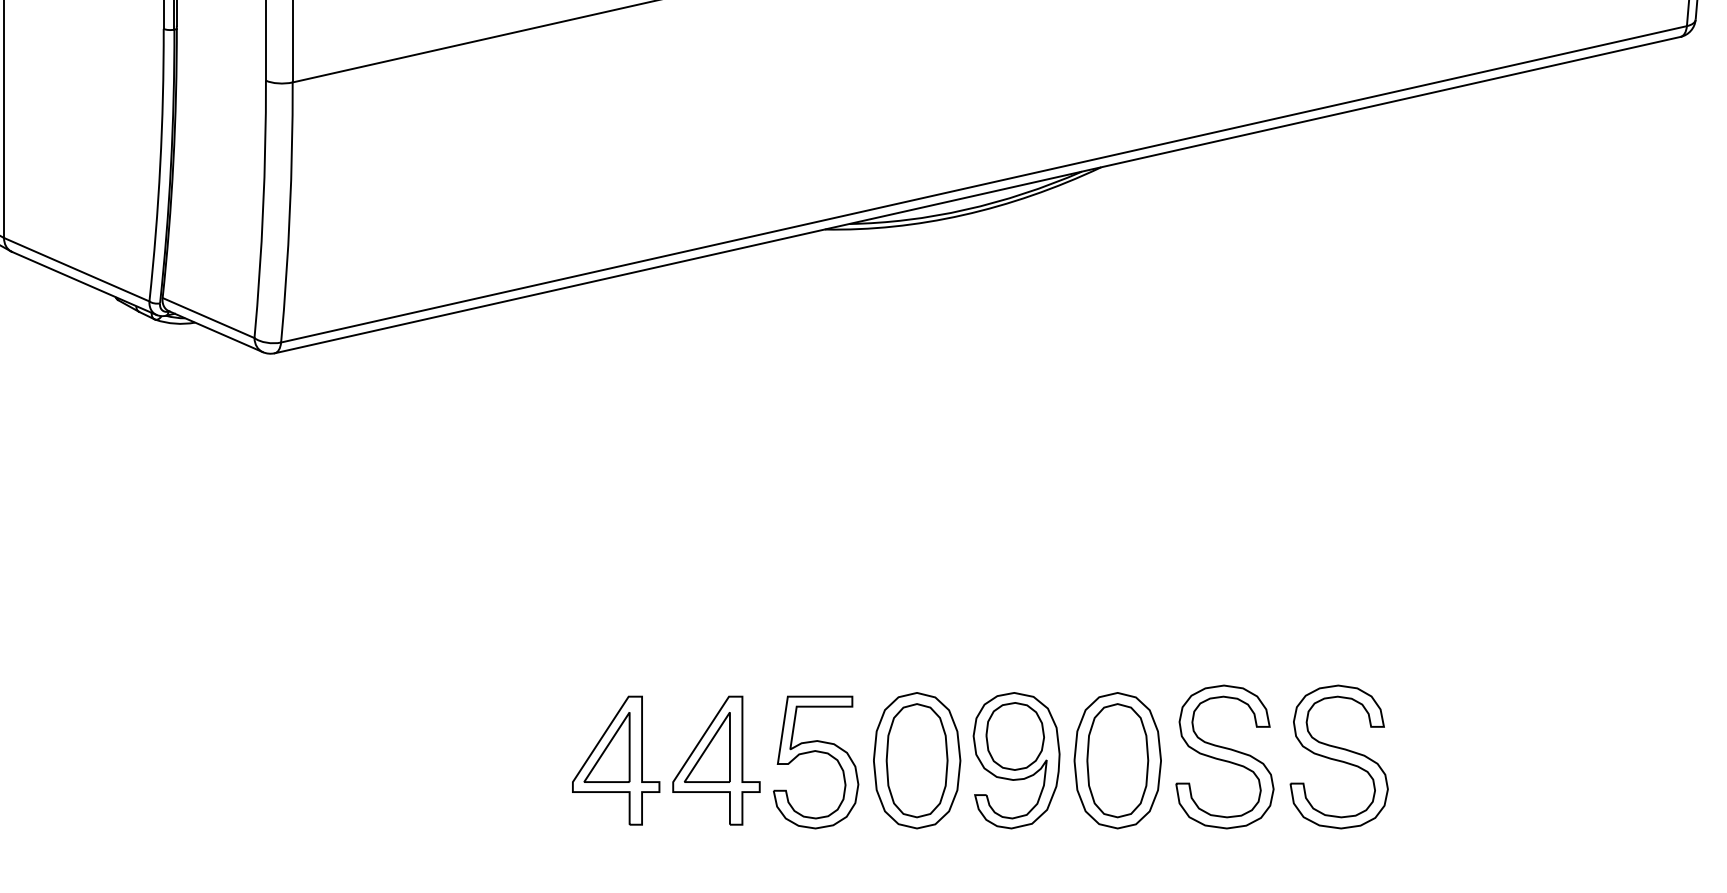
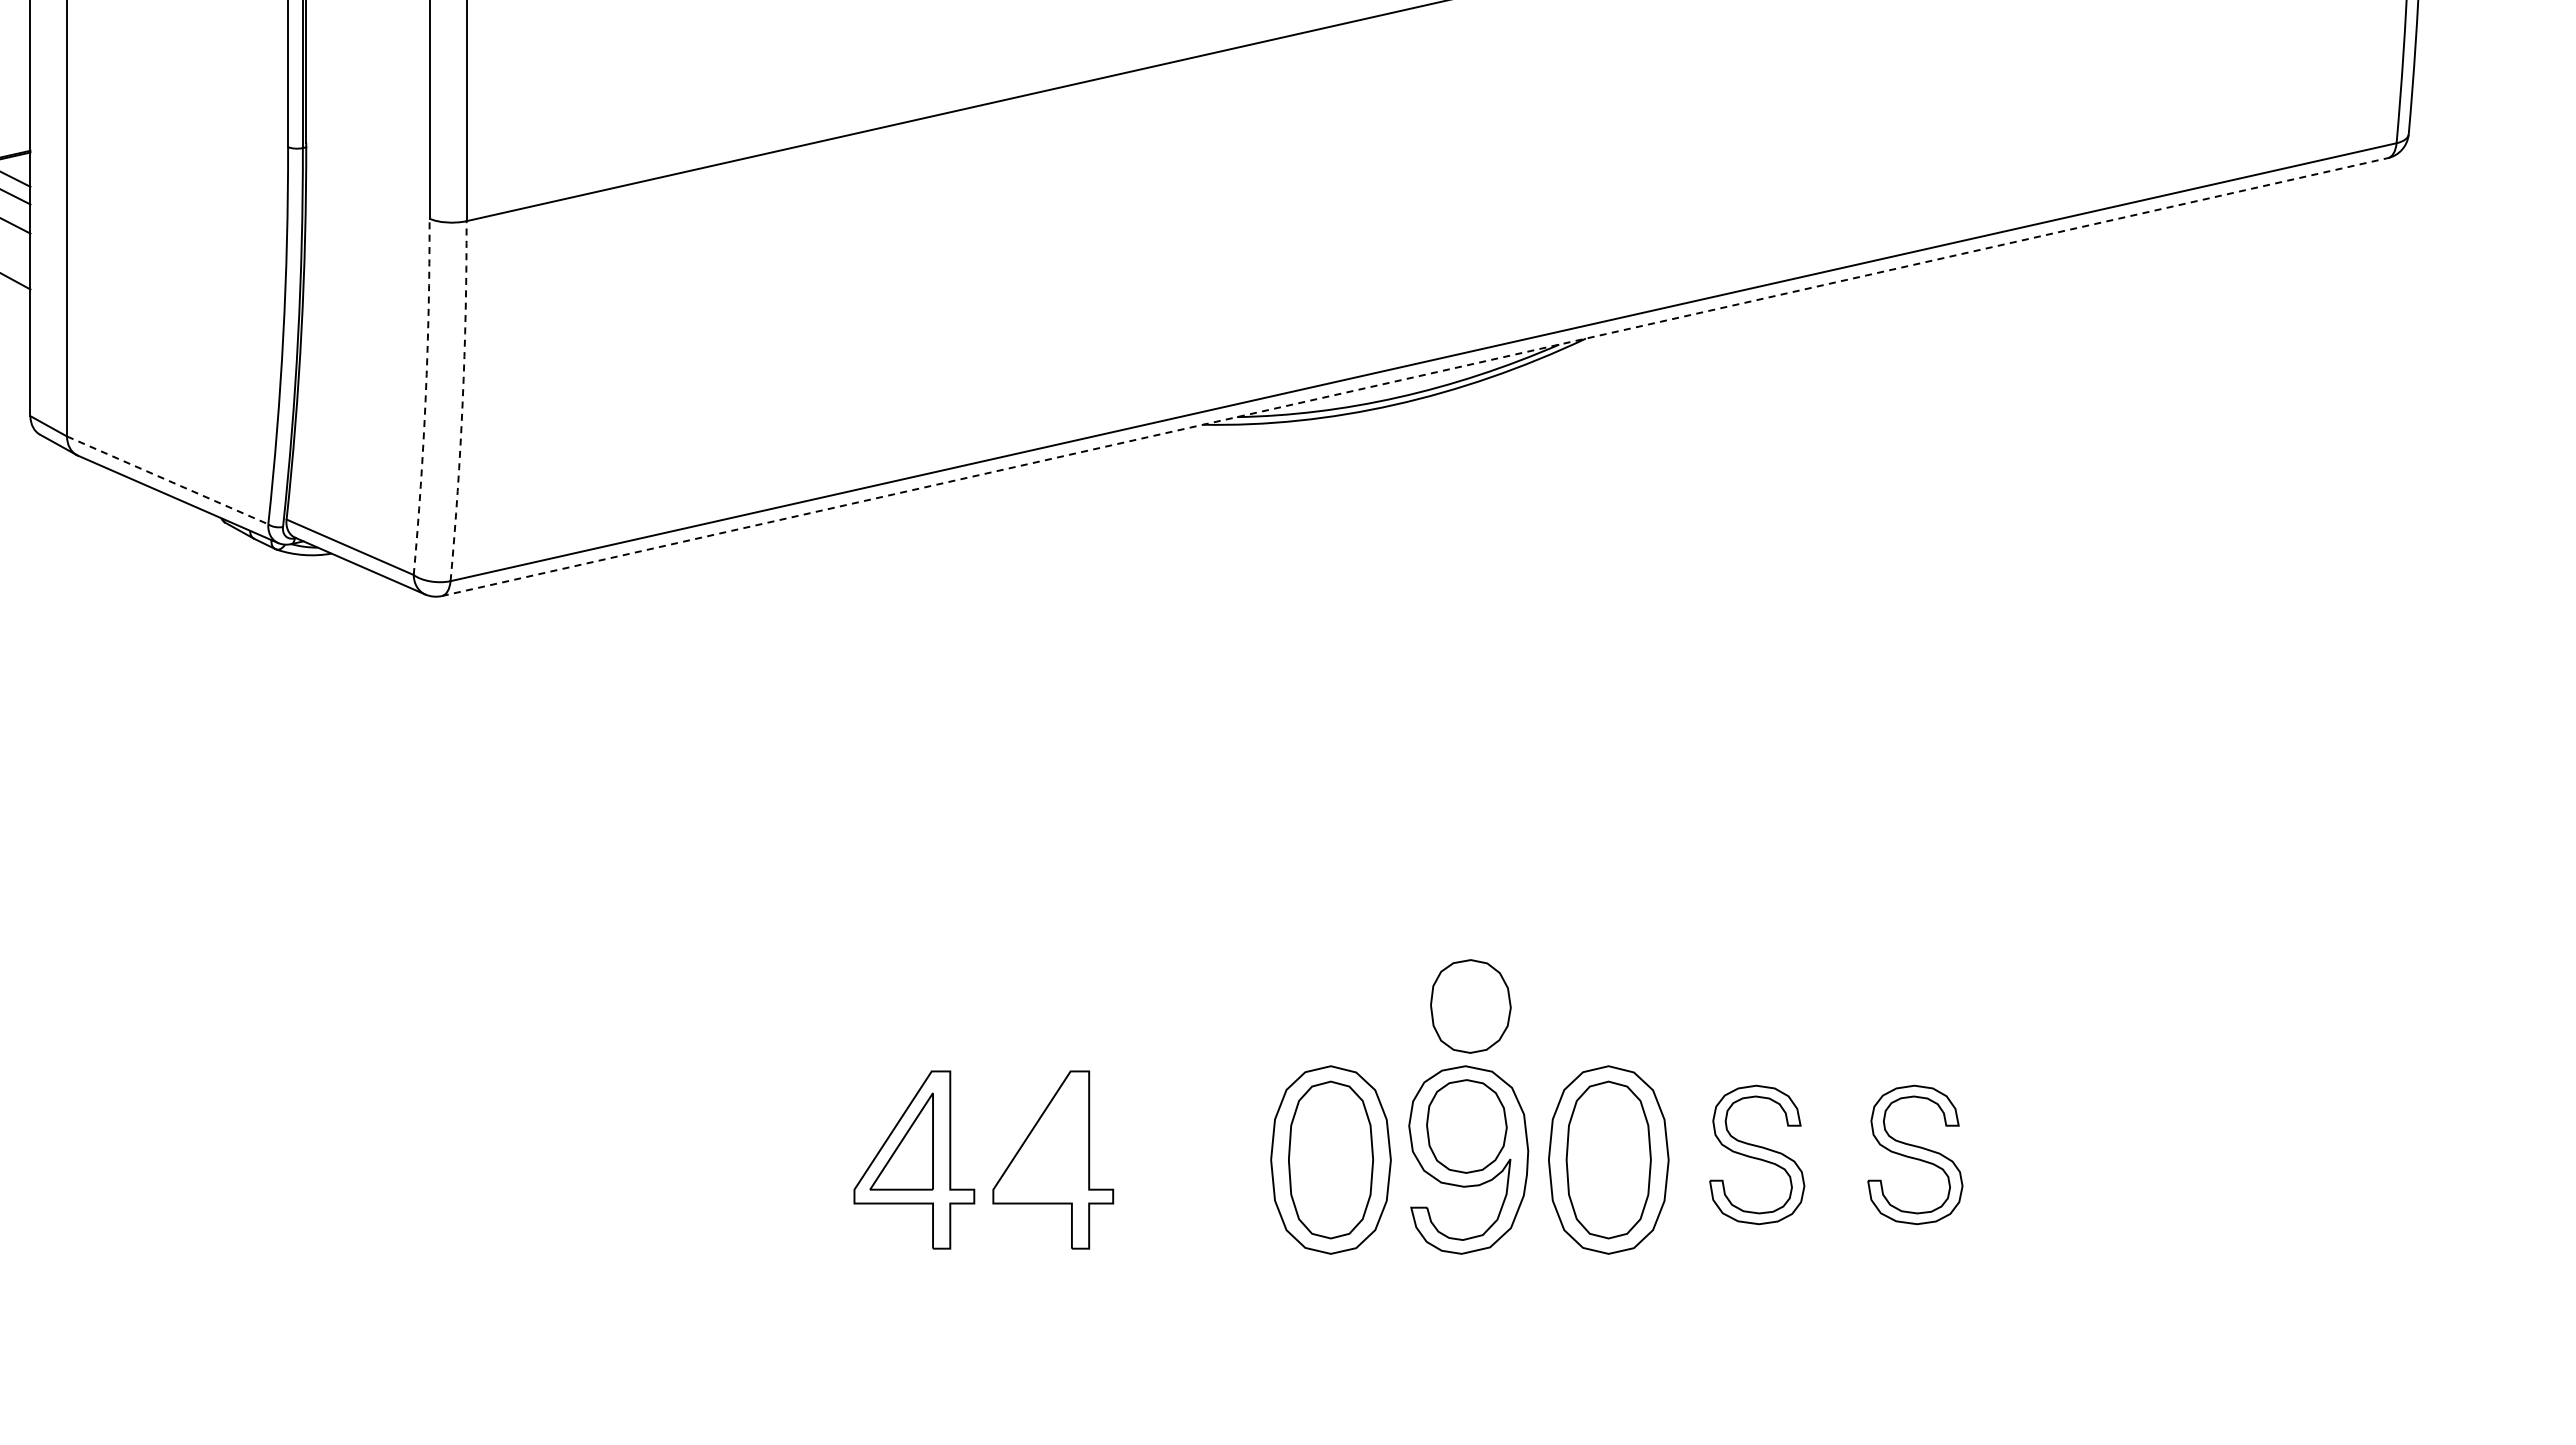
line: (978, 195) -> (1415, 377), solid -> dashed
arc: (262, 209) -> (425, 397), solid -> dashed
arc: (289, 212) -> (462, 401), solid -> dashed
line: (76, 269) -> (167, 480), solid -> dashed
part: (1017, 649) -> (1470, 1006), added
part: (707, 747) -> (1040, 1141), removed
part: (817, 752) -> (1193, 1148), removed
part: (1225, 756) -> (1757, 1154), size x0.7
part: (1339, 756) -> (1915, 1154), size x0.7

